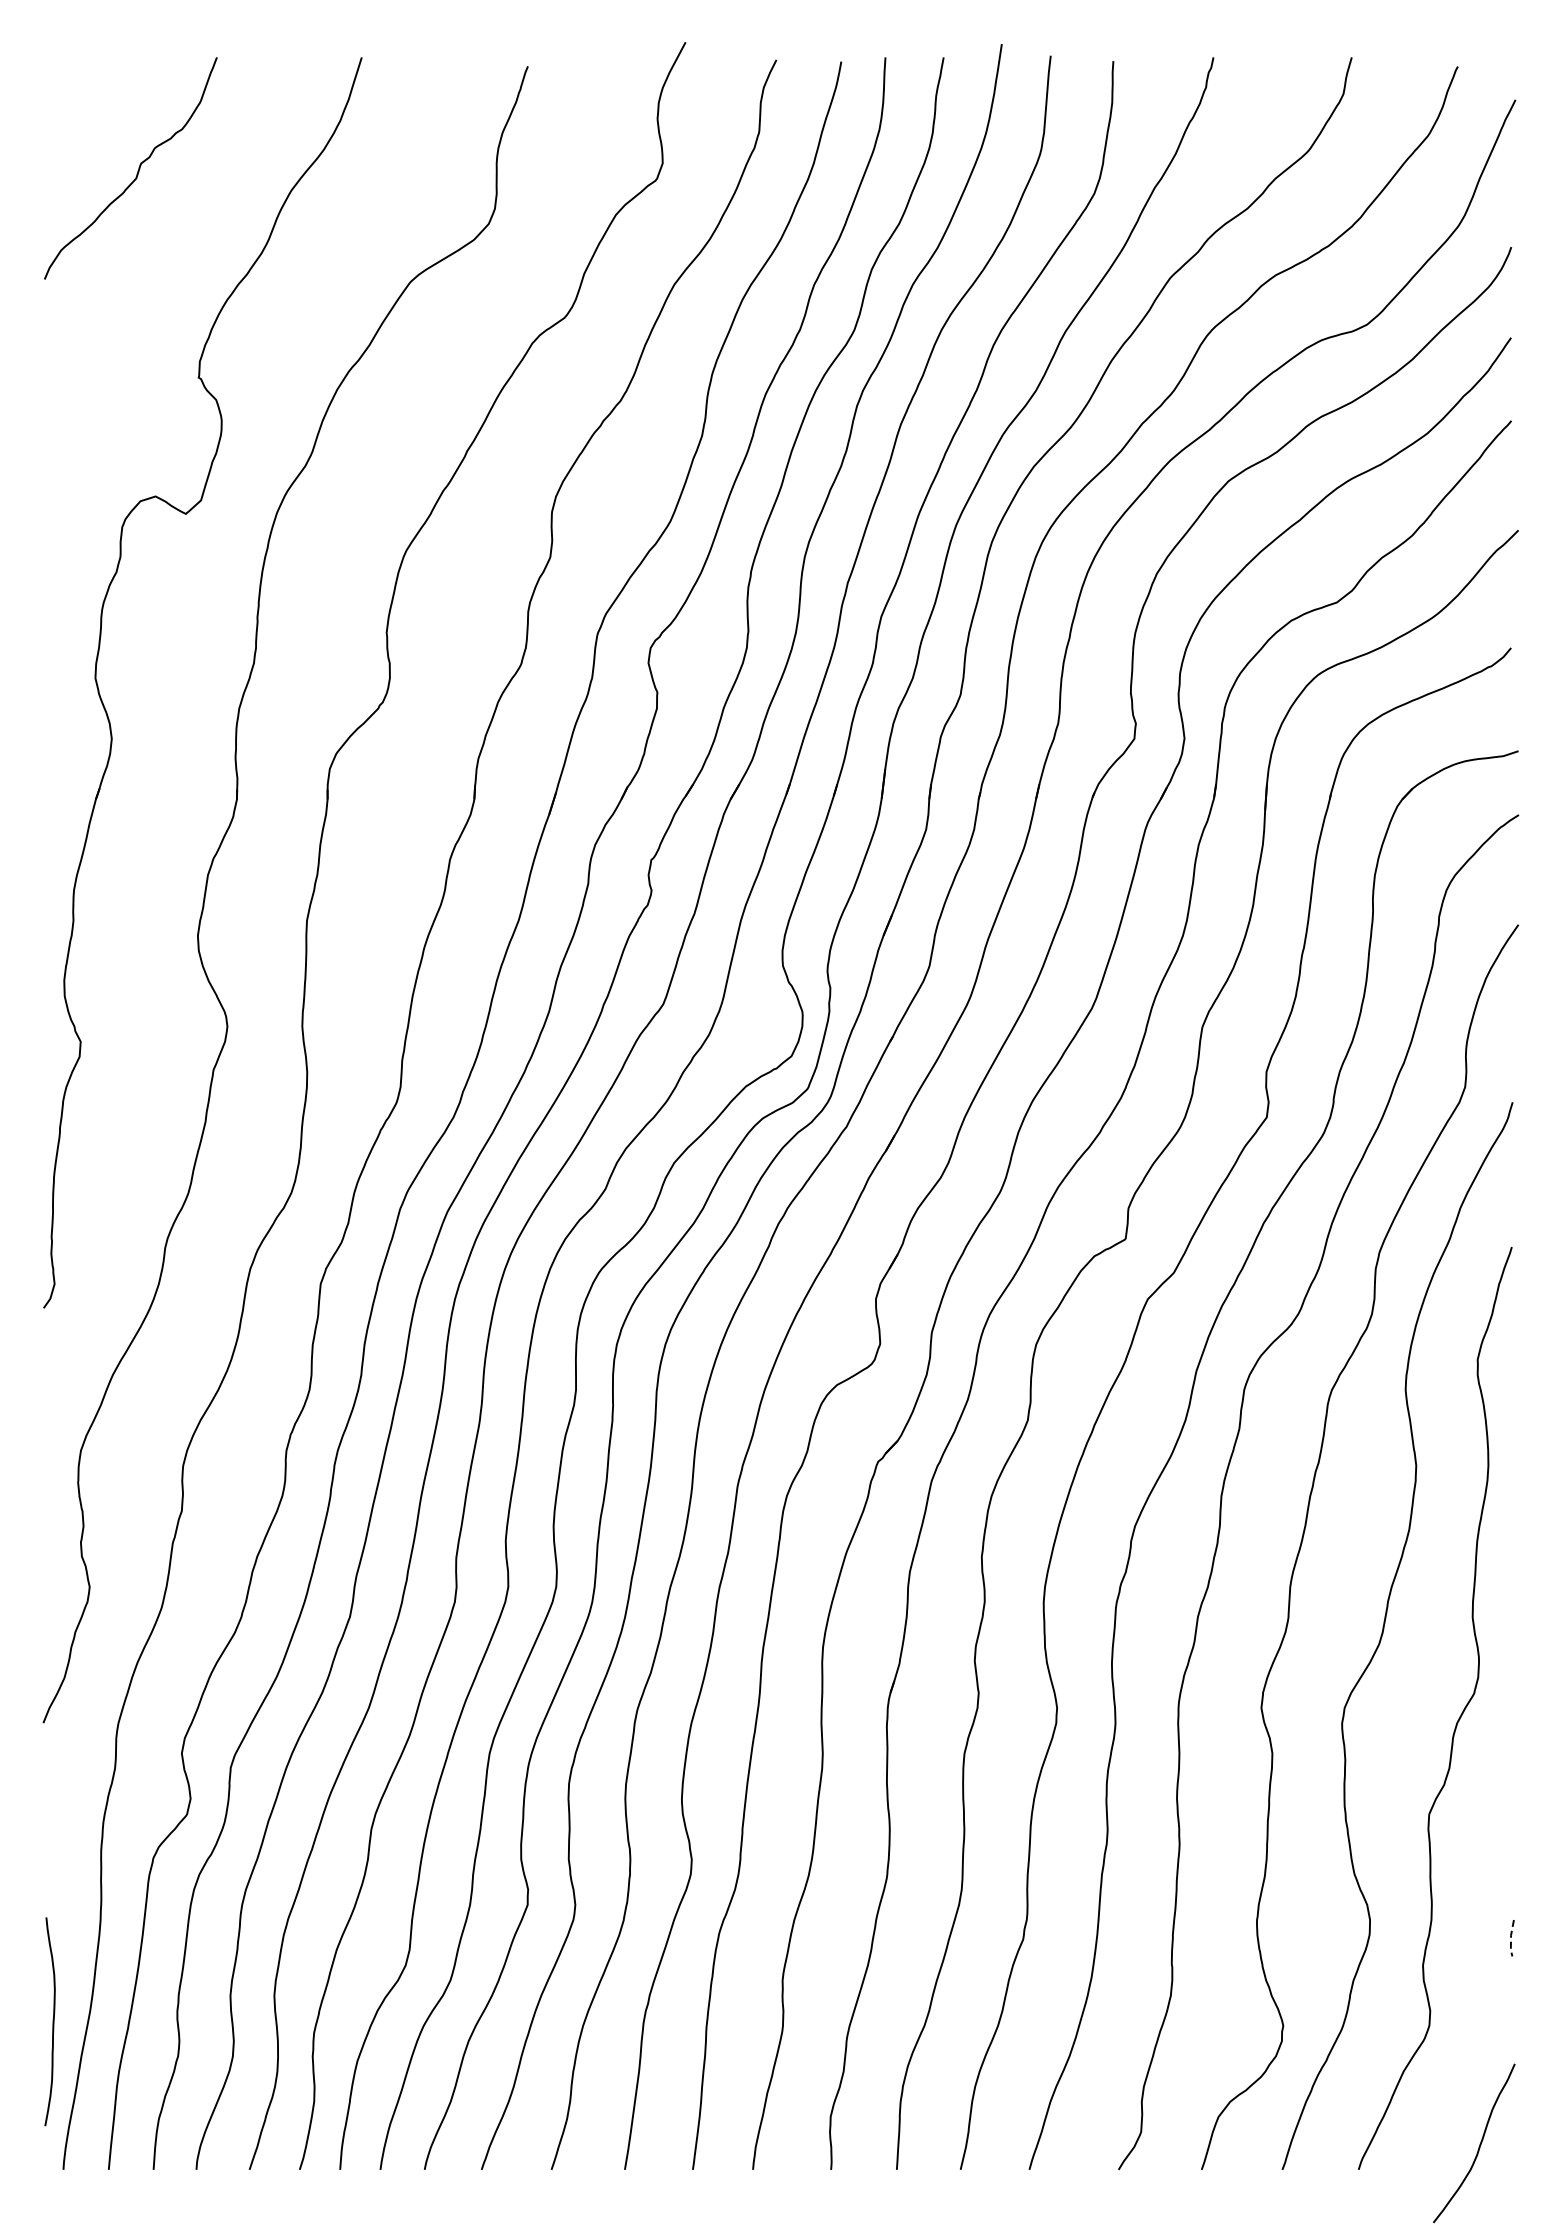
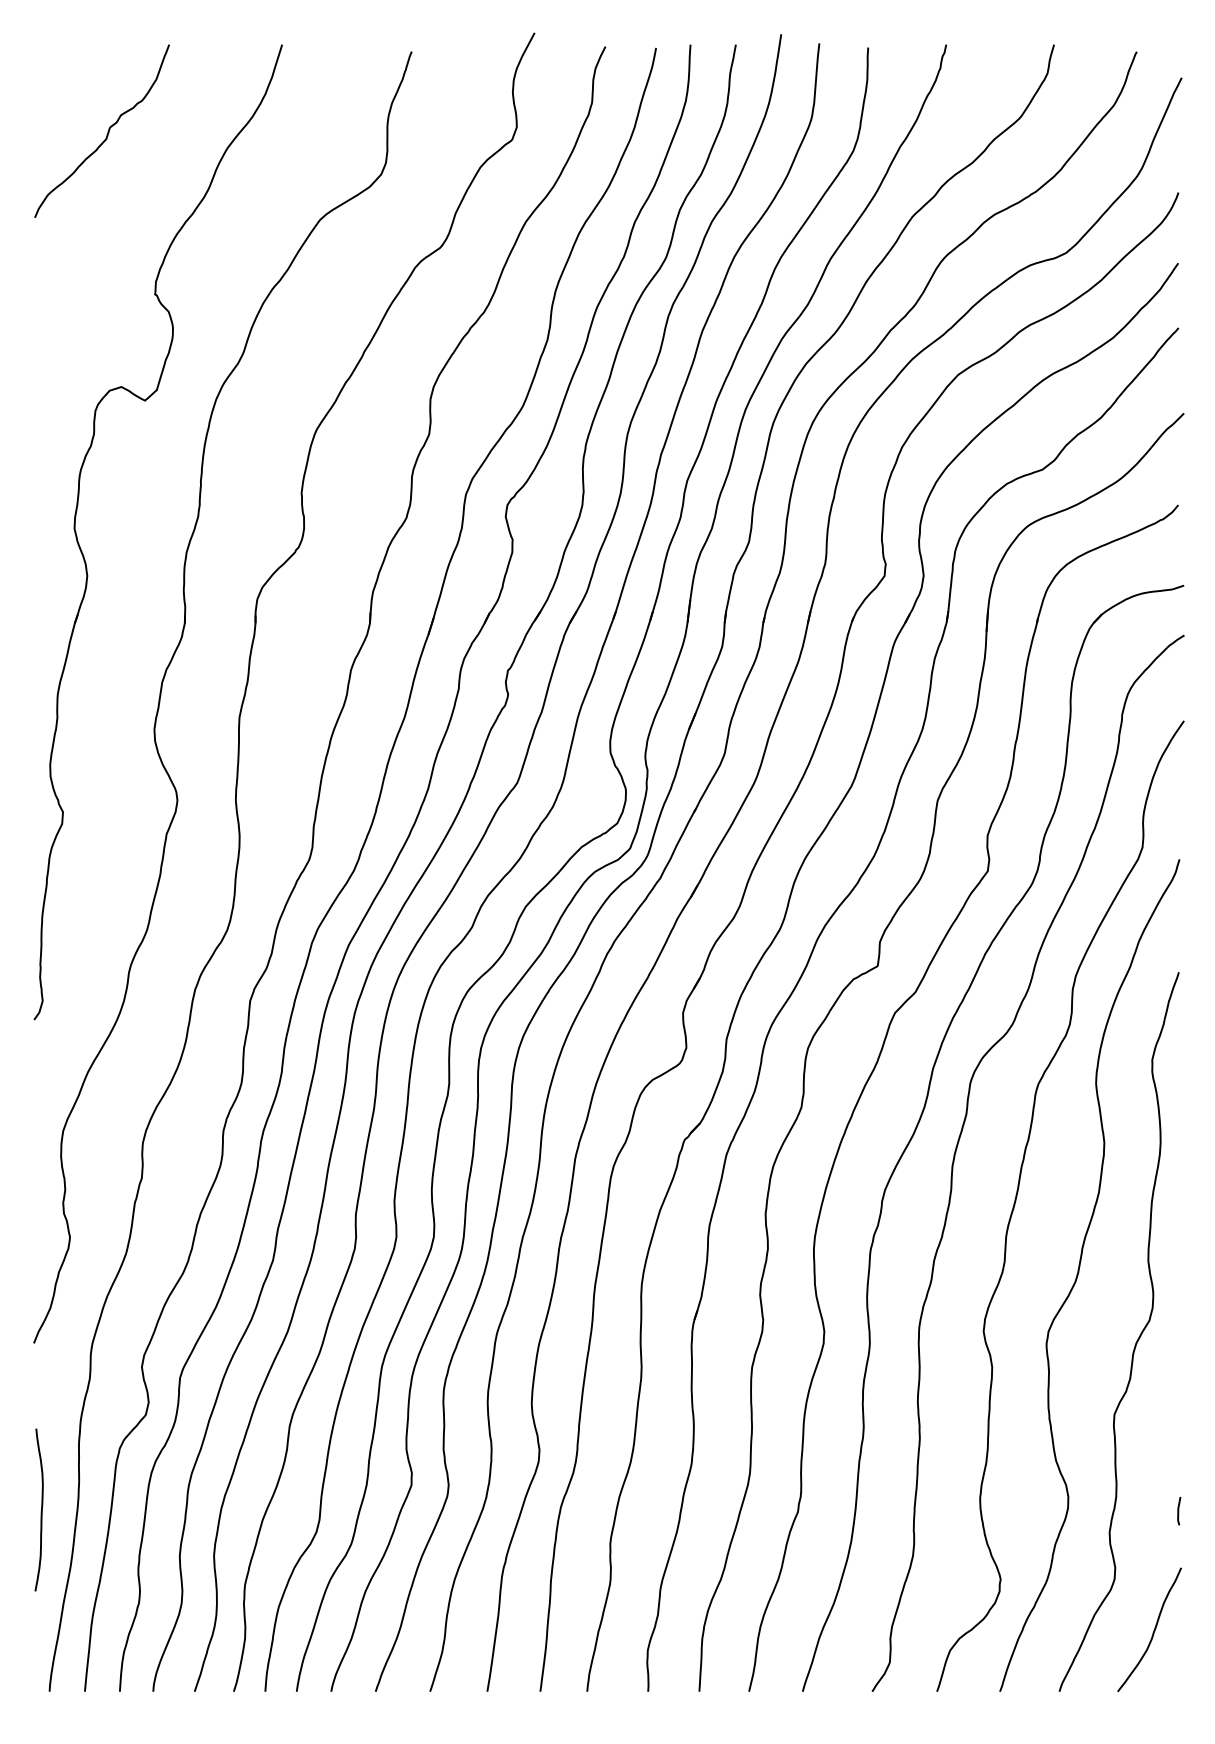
line: (1511, 1938) -> (1178, 1511), dashed -> solid
curve: (52, 2021) -> (41, 1509), moved
curve: (1478, 2146) -> (1152, 1632), moved

